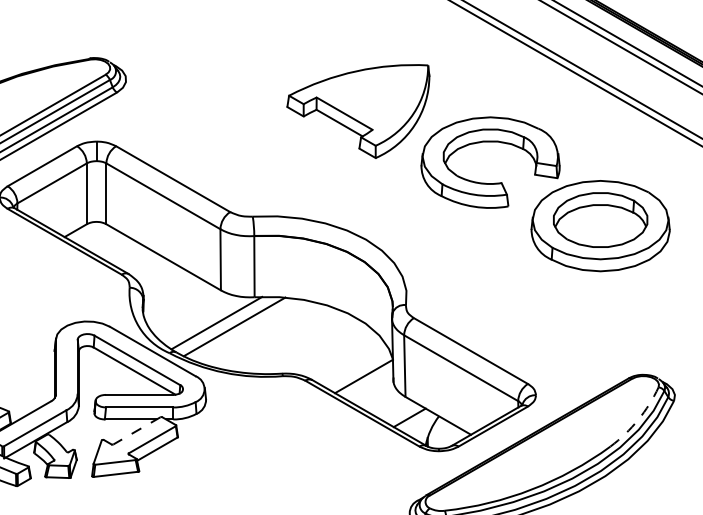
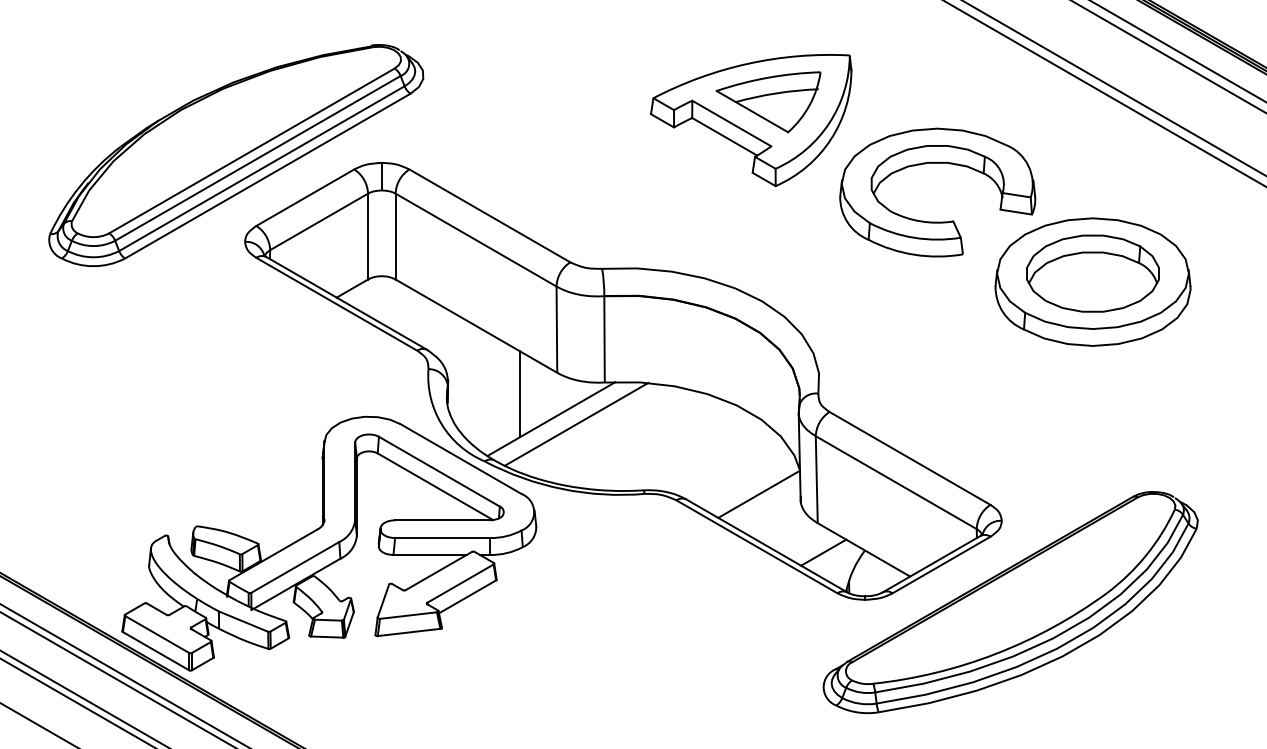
part: (370, 98) -> (768, 102), added
line: (194, 305) -> (519, 394), added
arc: (638, 419) -> (1146, 555), dashed -> solid
line: (136, 431) -> (438, 571), dashed -> solid

